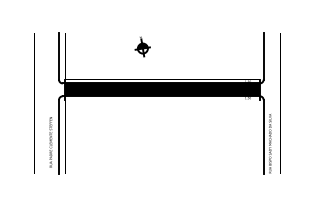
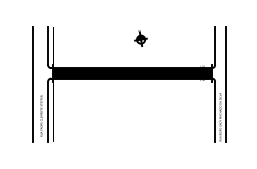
part: (142, 46) -> (140, 37), moved
line: (41, 103) -> (33, 84), added
line: (276, 103) -> (225, 84), added

